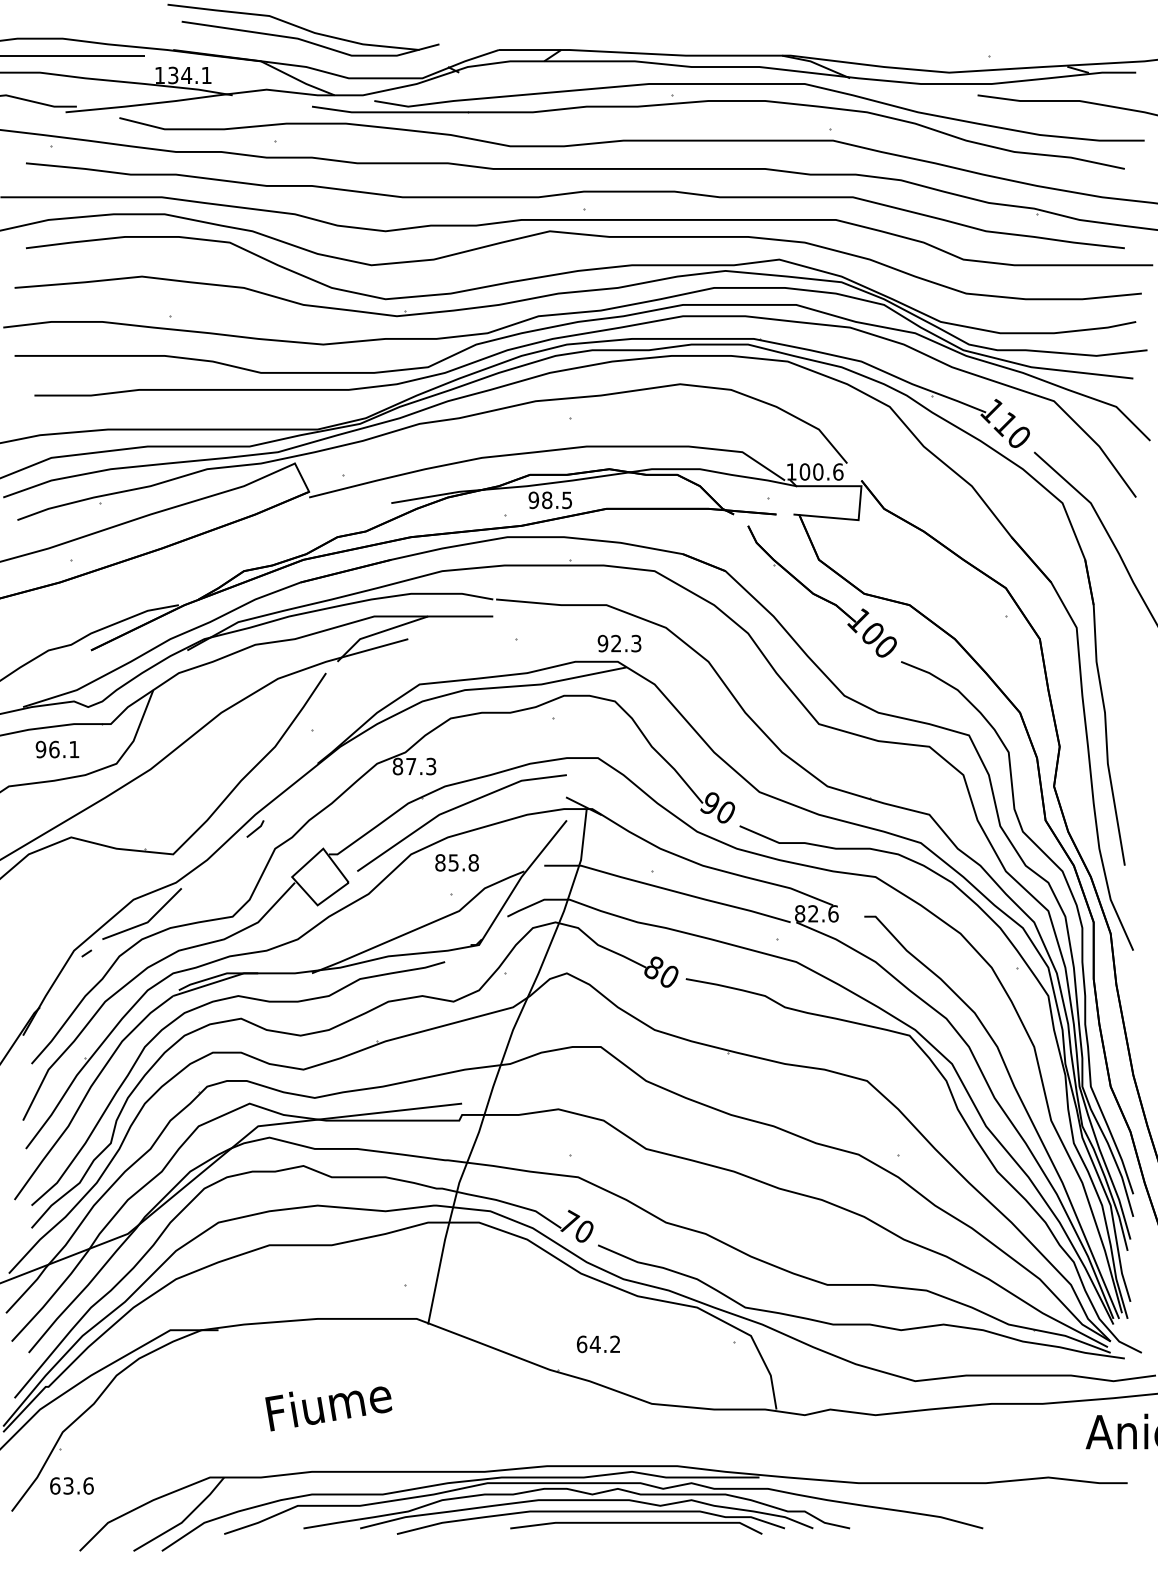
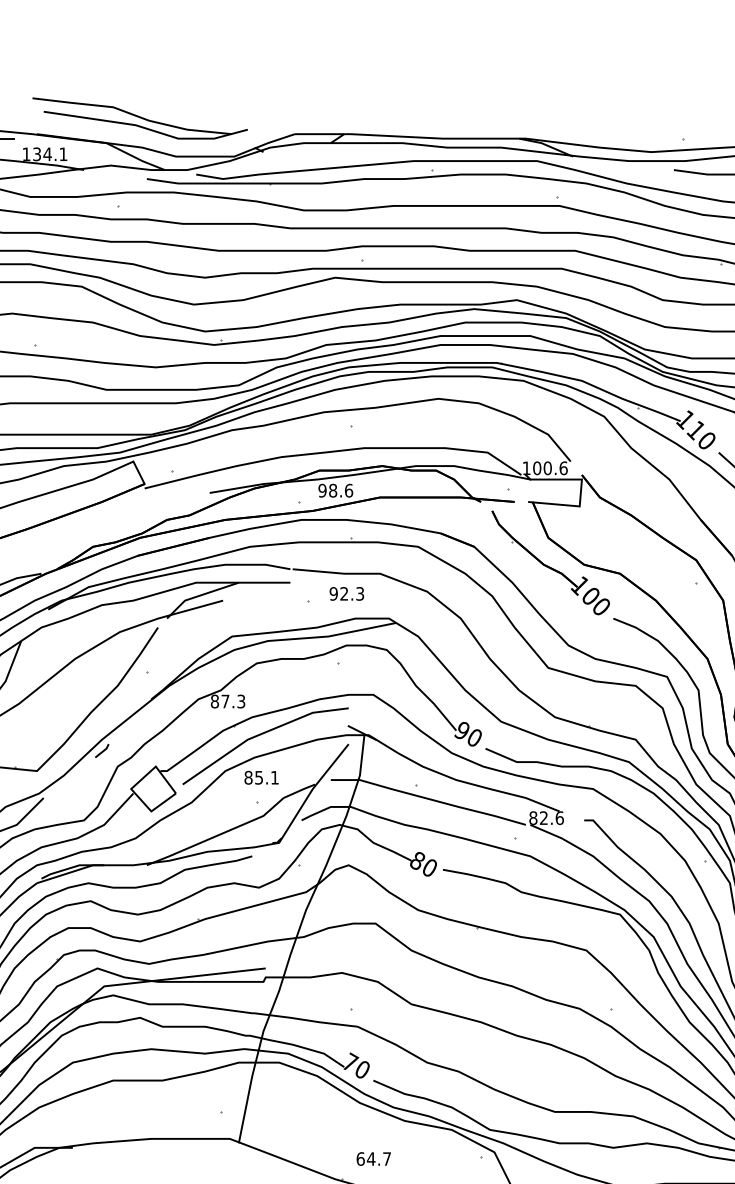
text: (567, 500) -> (349, 490), 98.5 -> 98.6
text: (619, 643) -> (346, 593), moved
text: (473, 862) -> (274, 777), 85.8 -> 85.1
text: (615, 1343) -> (387, 1158), 64.2 -> 64.7

